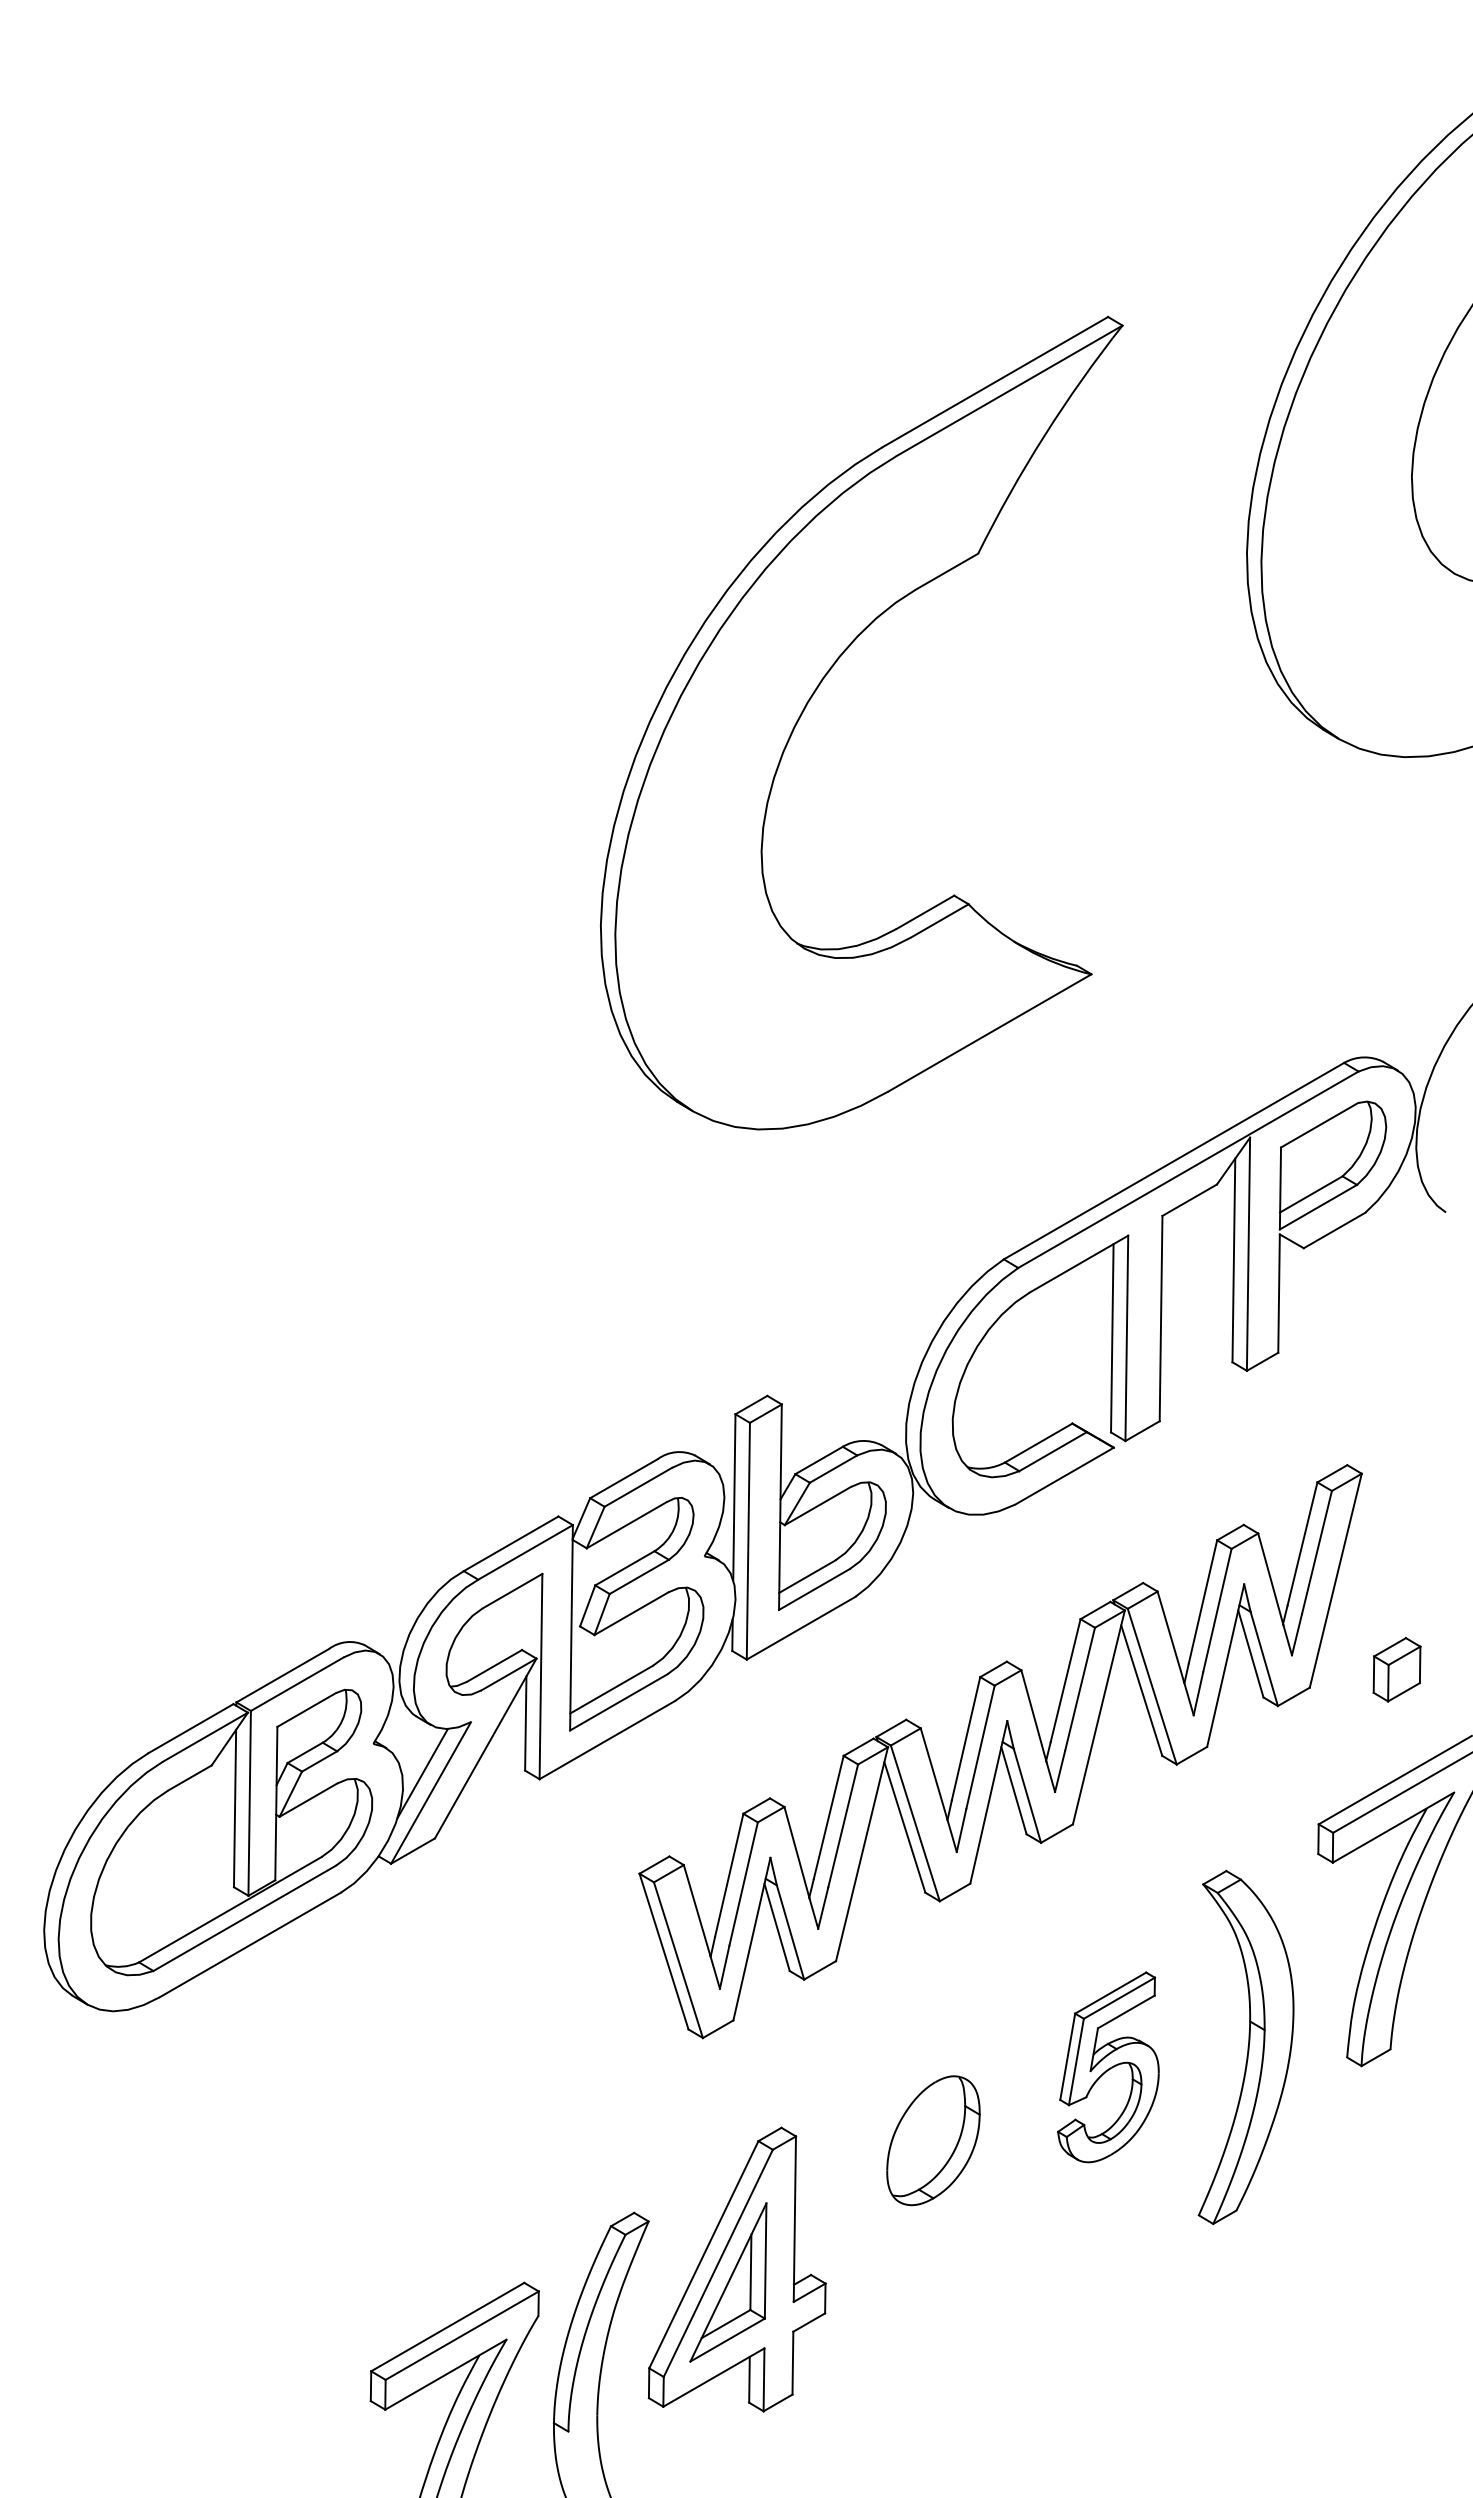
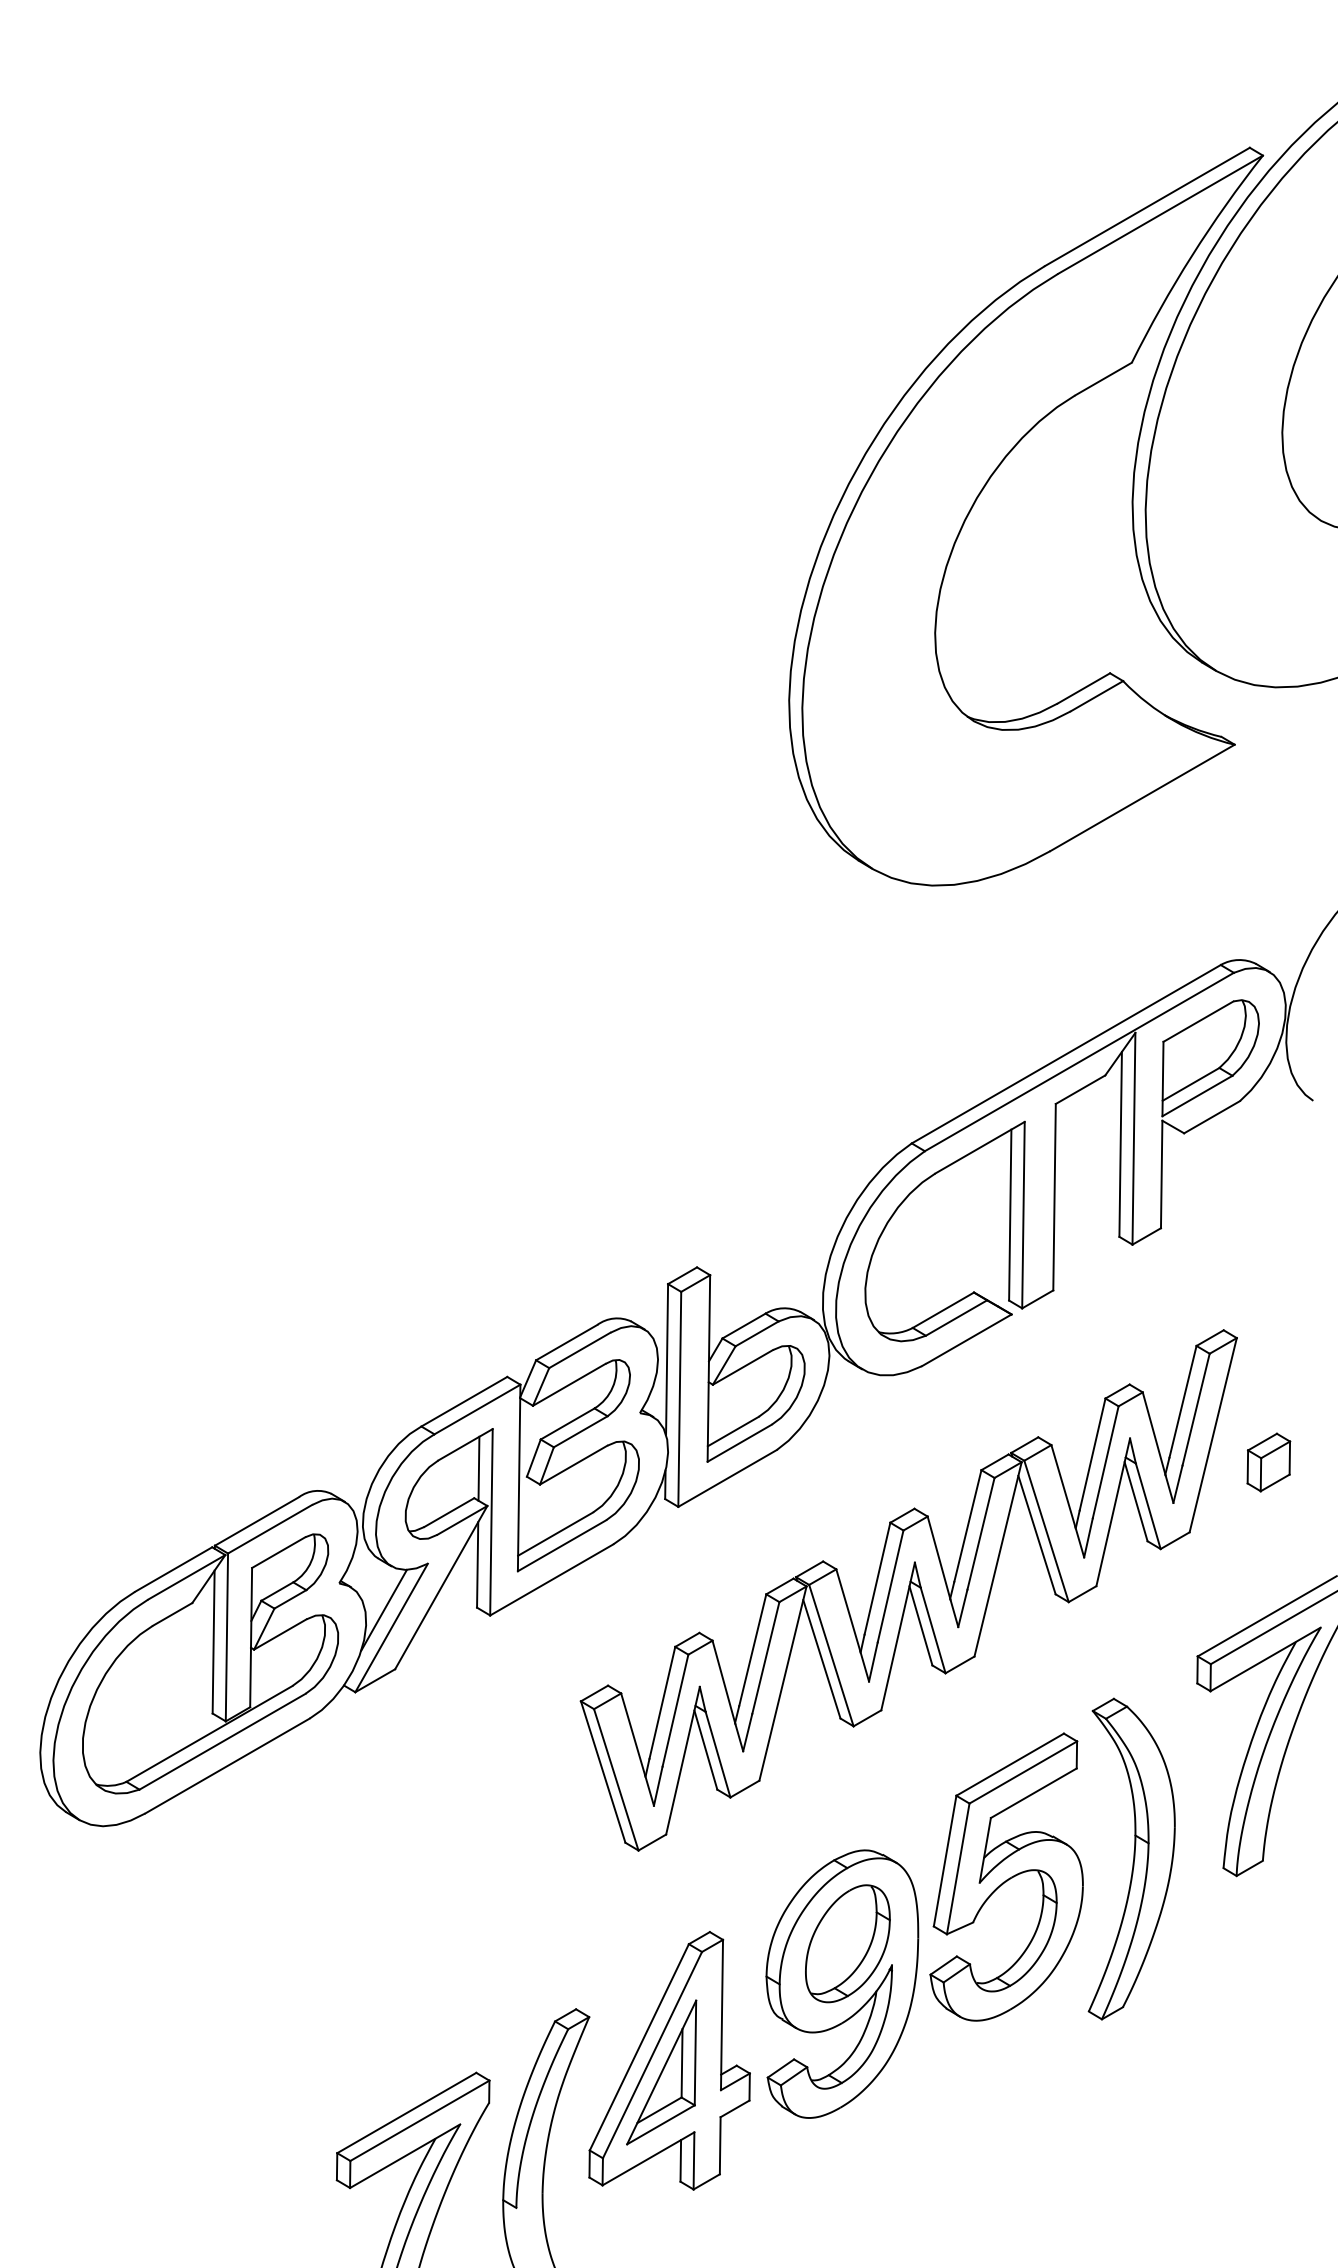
part: (815, 692) -> (984, 488), moved
line: (526, 1617) -> (478, 1468), added
part: (1396, 1669) -> (1268, 1462), moved
part: (1108, 2067) -> (1006, 1877), size x1.67
part: (927, 2185) -> (842, 1984), added

